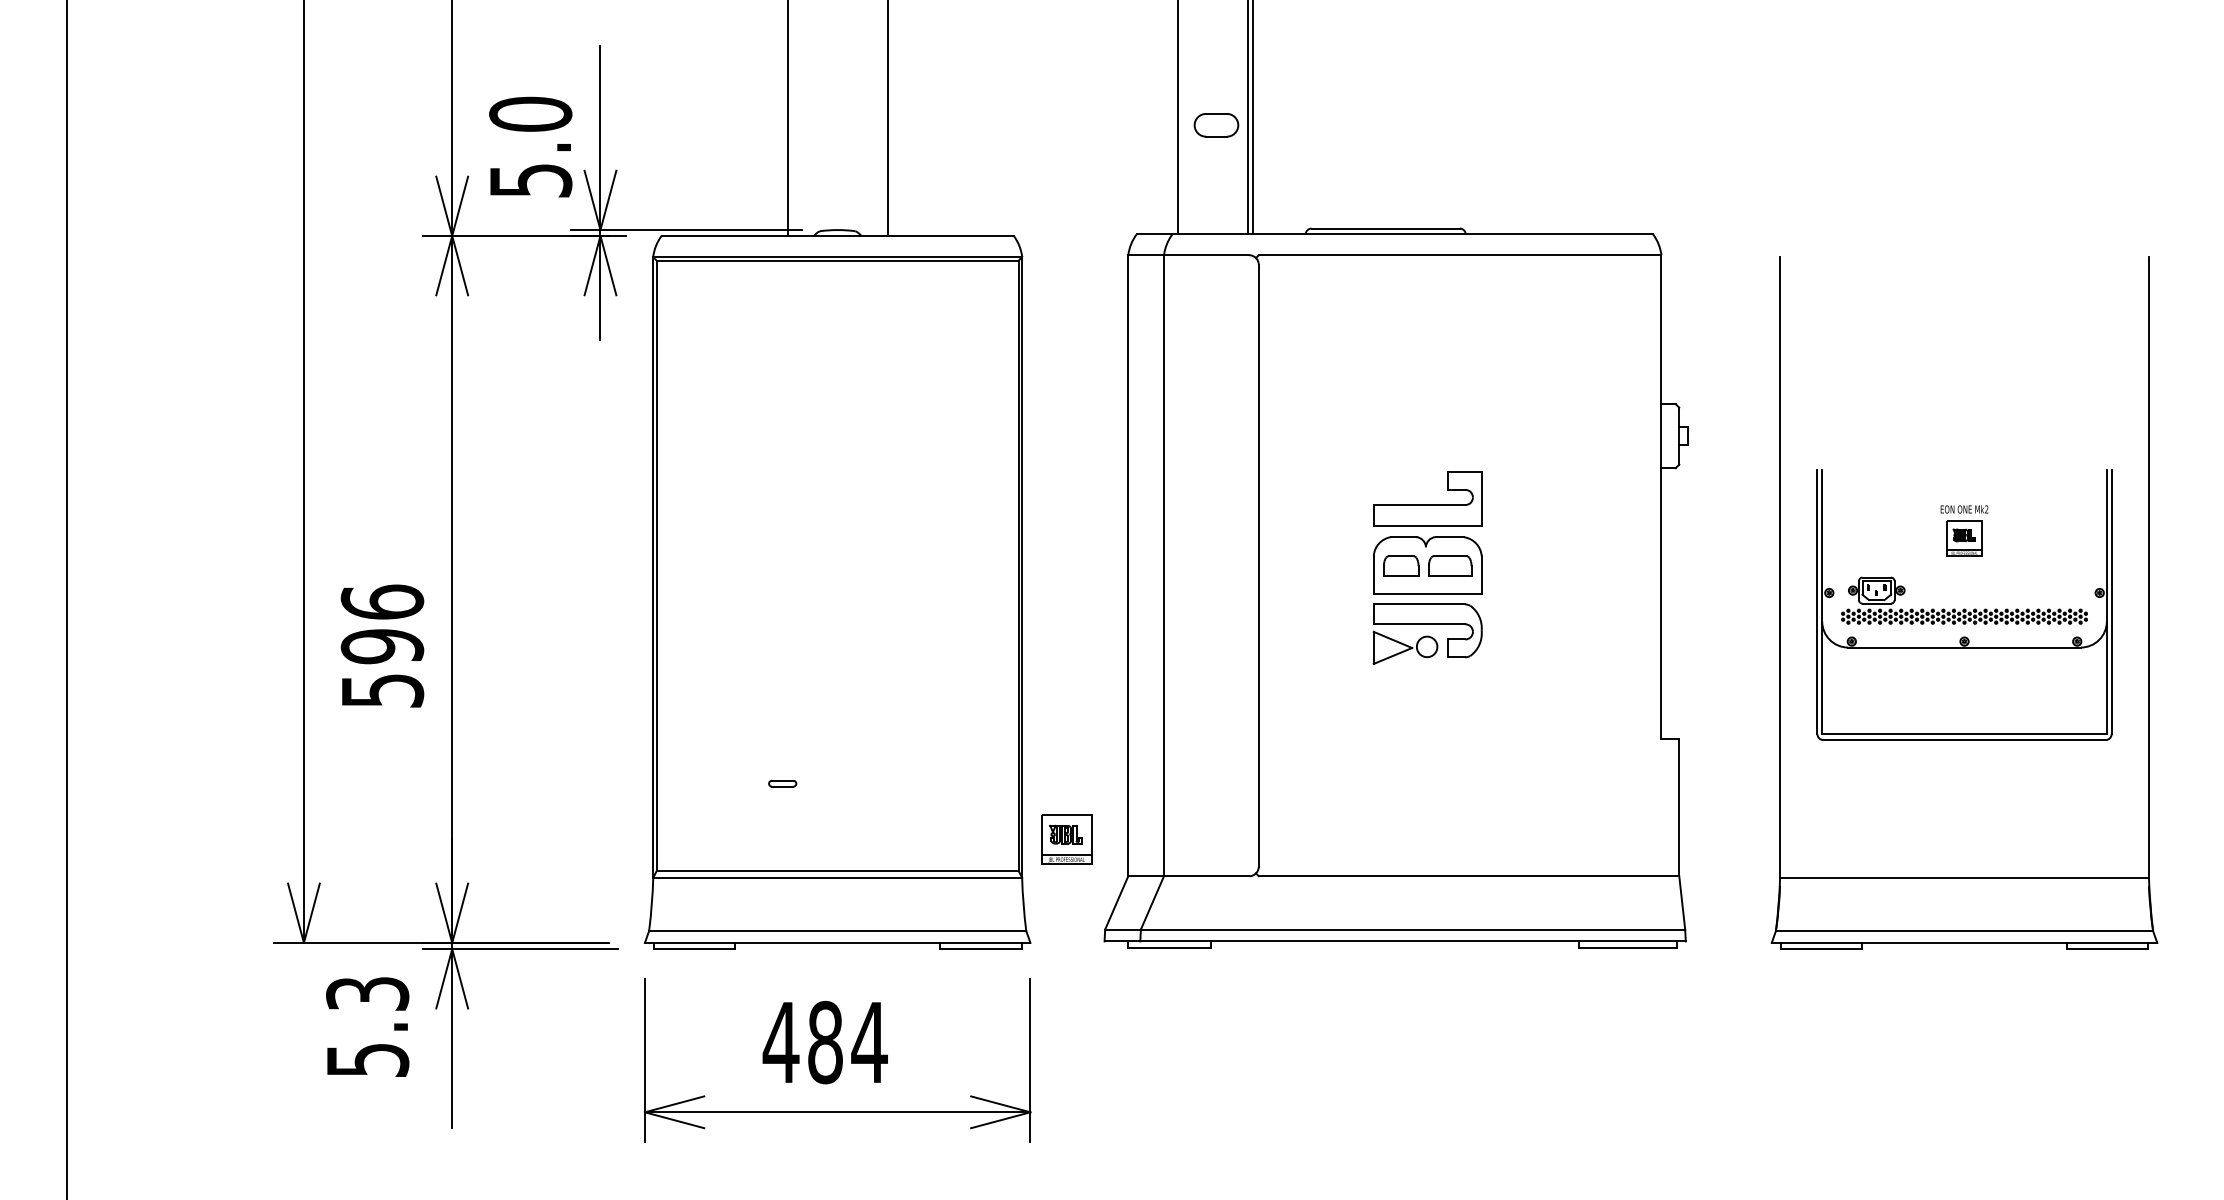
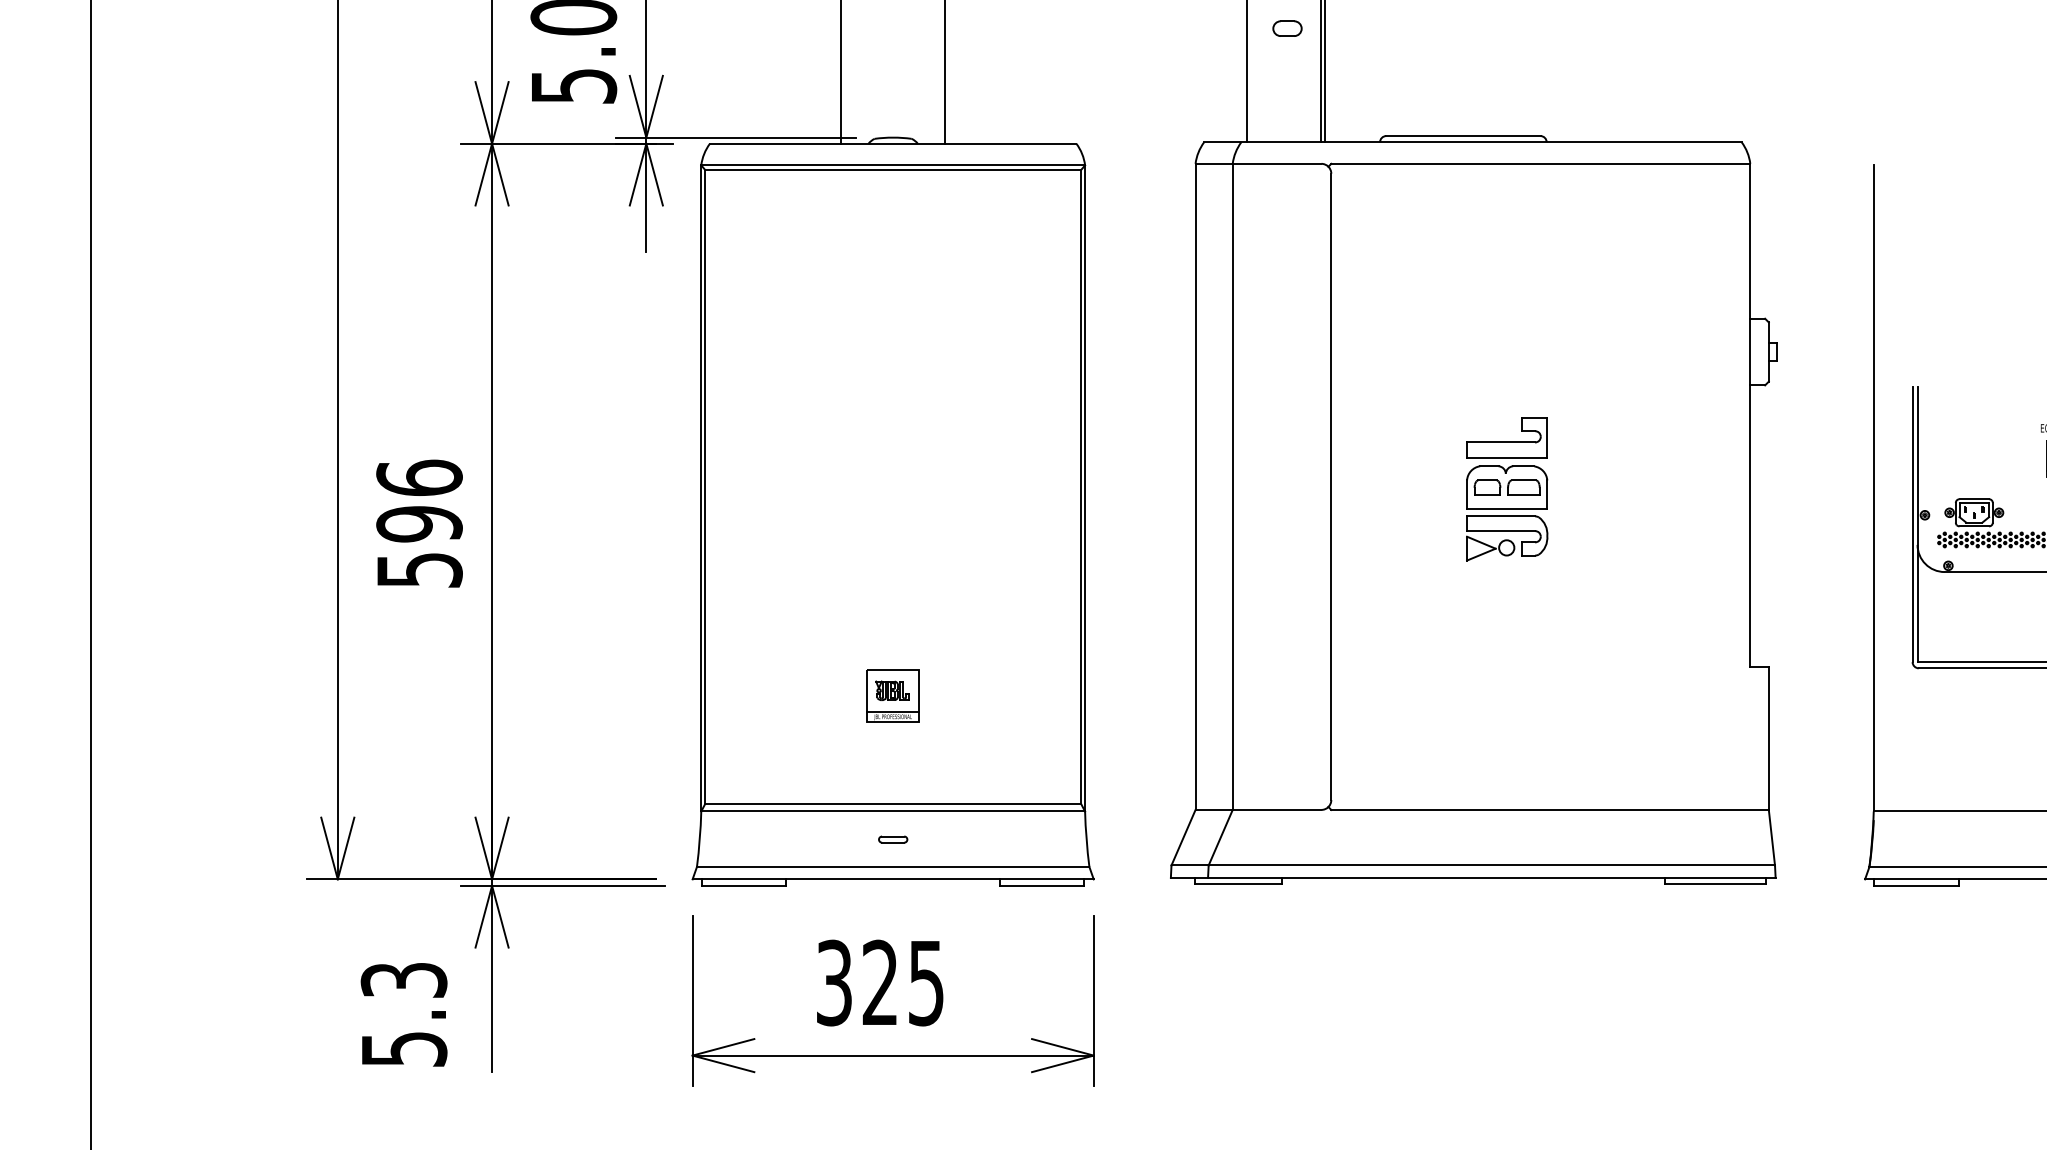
part: (1216, 125) -> (1287, 28), size x0.62
part: (1427, 567) -> (1506, 488), size x0.71
text: (382, 645) -> (419, 523), moved
part: (782, 783) -> (892, 839), moved
part: (1066, 839) -> (892, 695), moved
text: (367, 1026) -> (403, 1014), moved
text: (824, 1042) -> (879, 982), 484 -> 325

